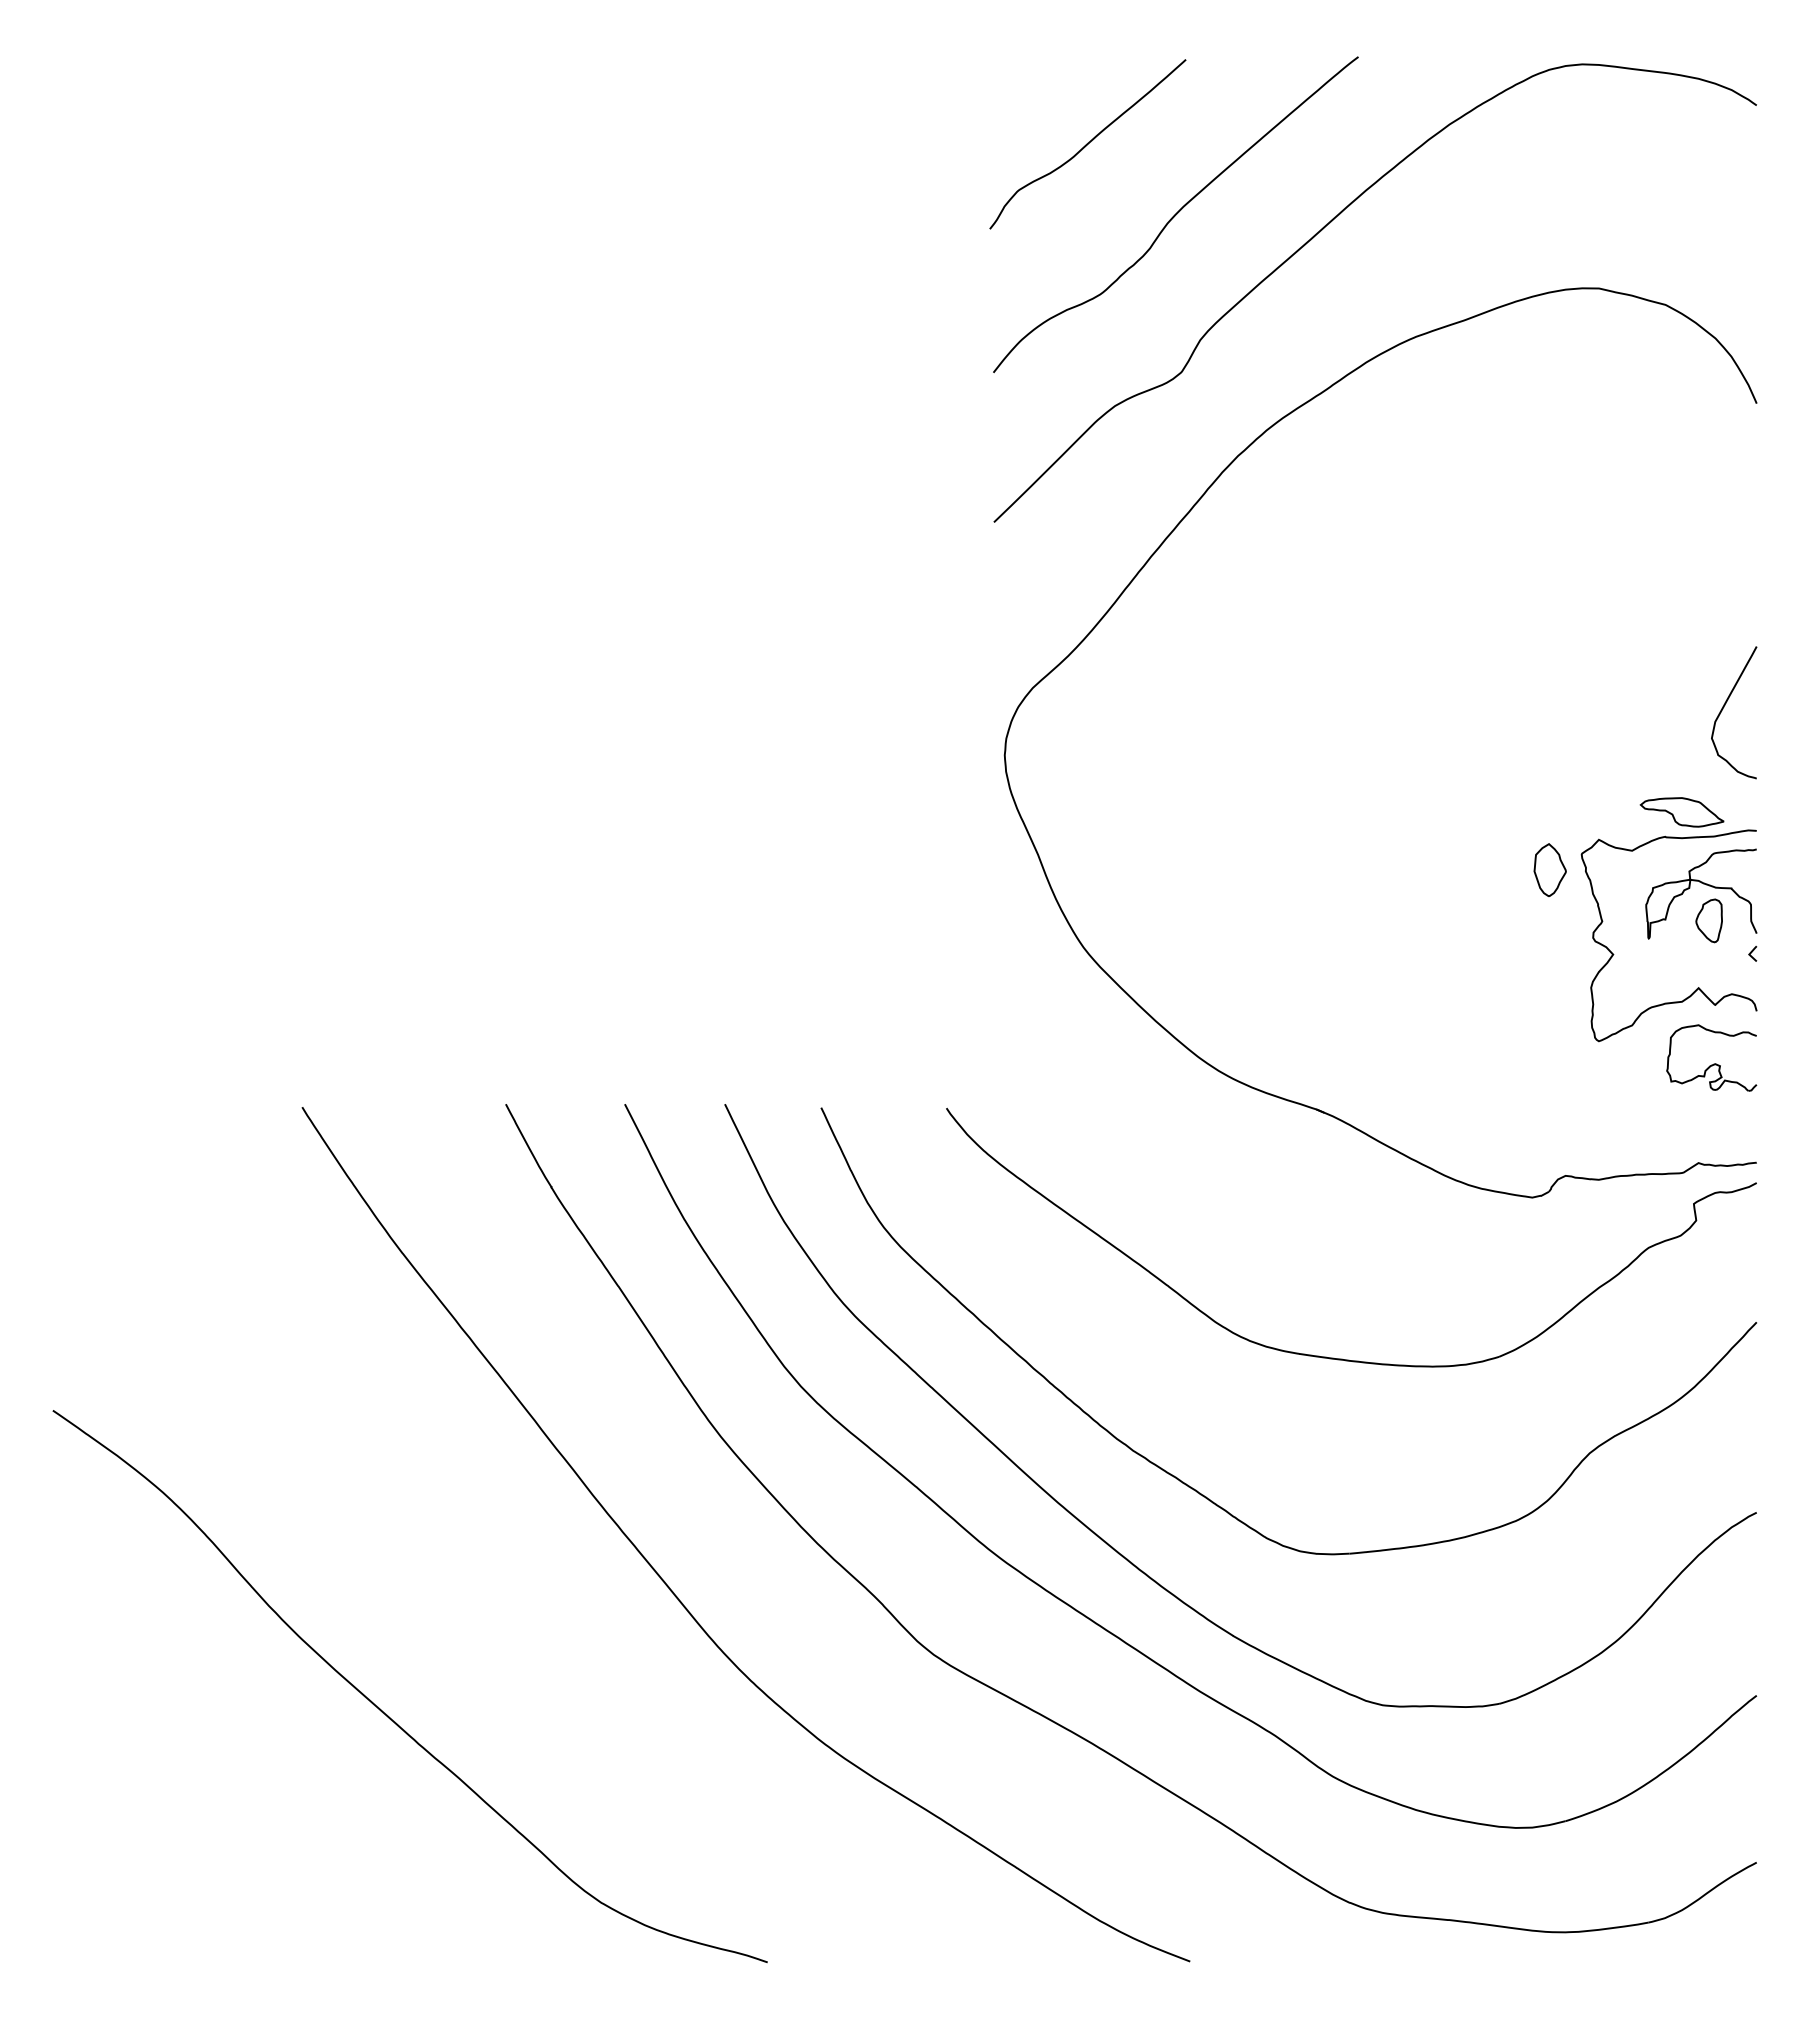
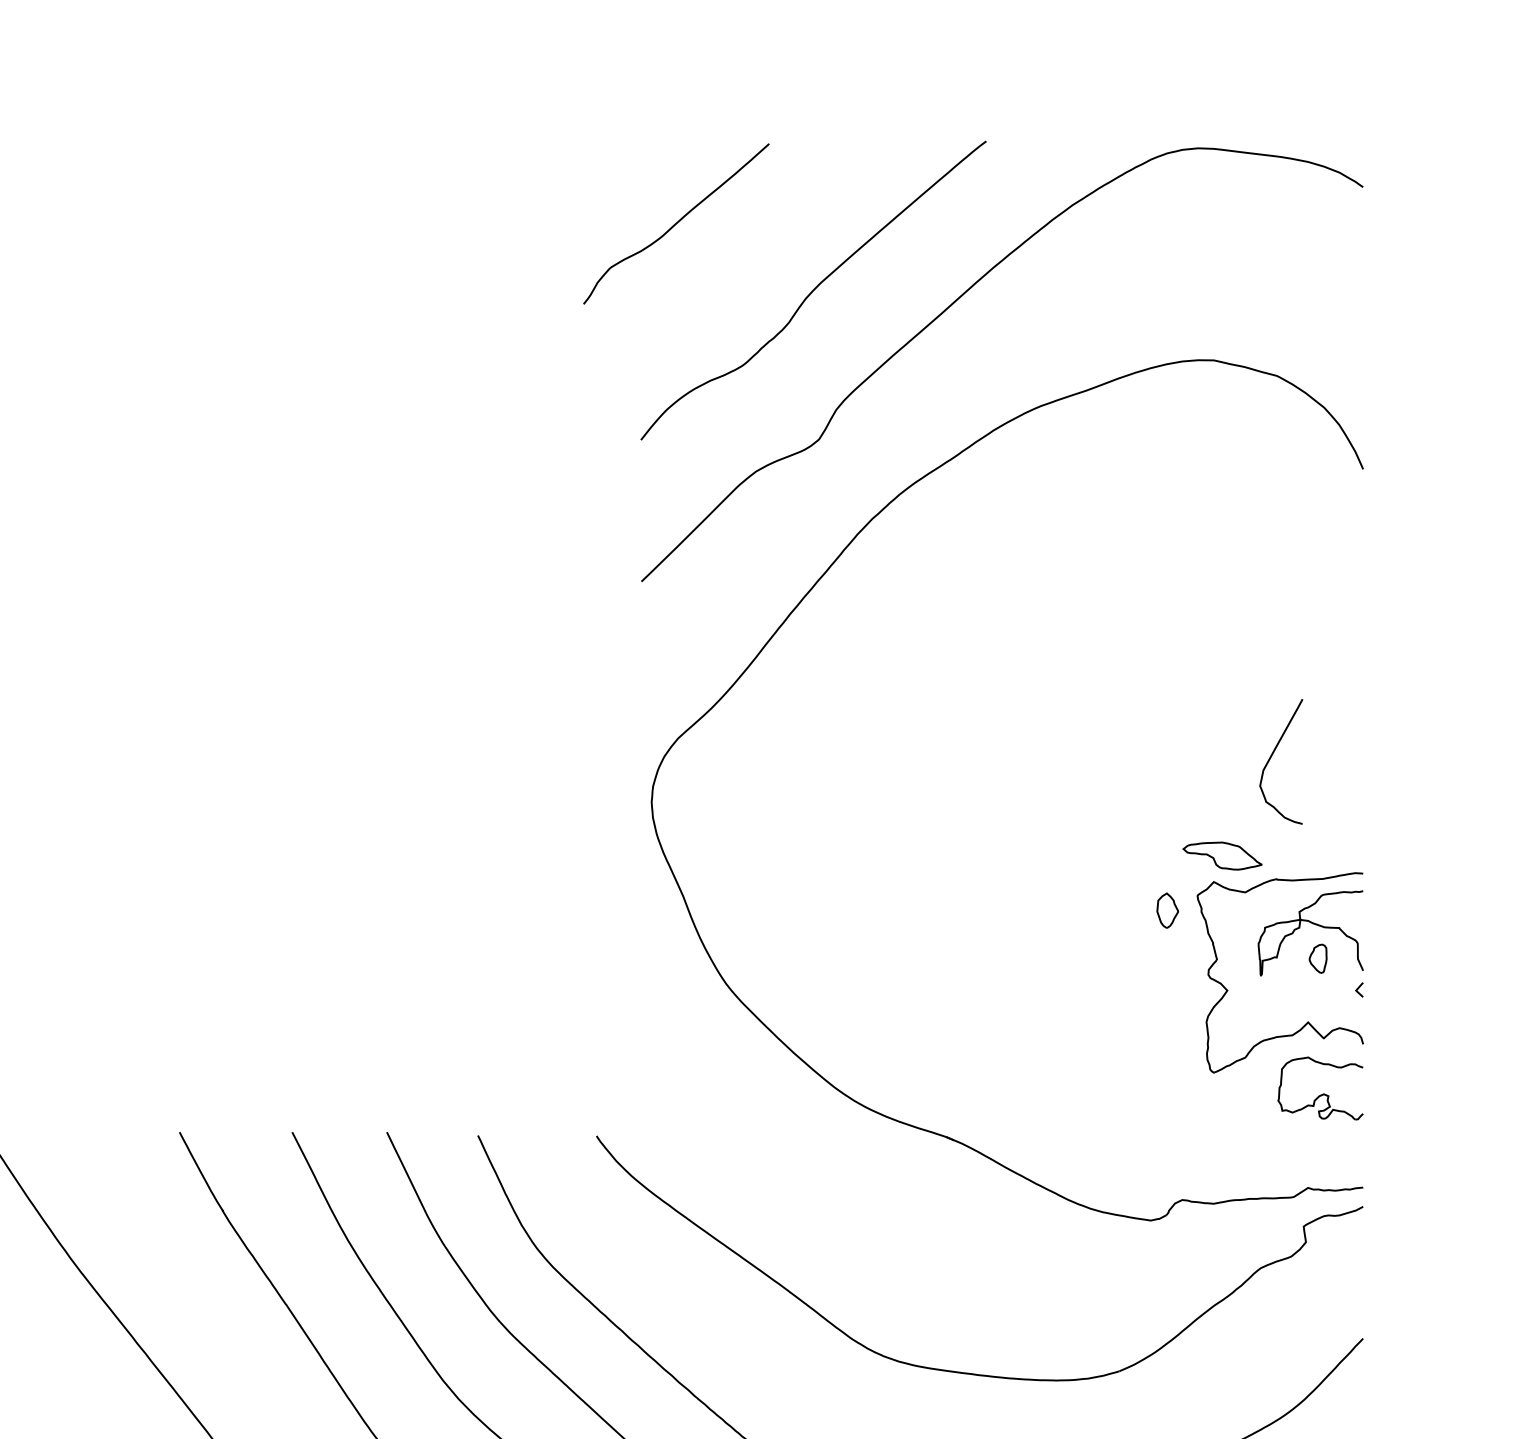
curve: (1087, 144) -> (676, 224), moved
curve: (1724, 707) -> (1272, 756), moved
part: (1681, 812) -> (1221, 856), moved
part: (1549, 869) -> (1167, 910), size x0.7
part: (1708, 920) -> (1317, 958), size x0.7

